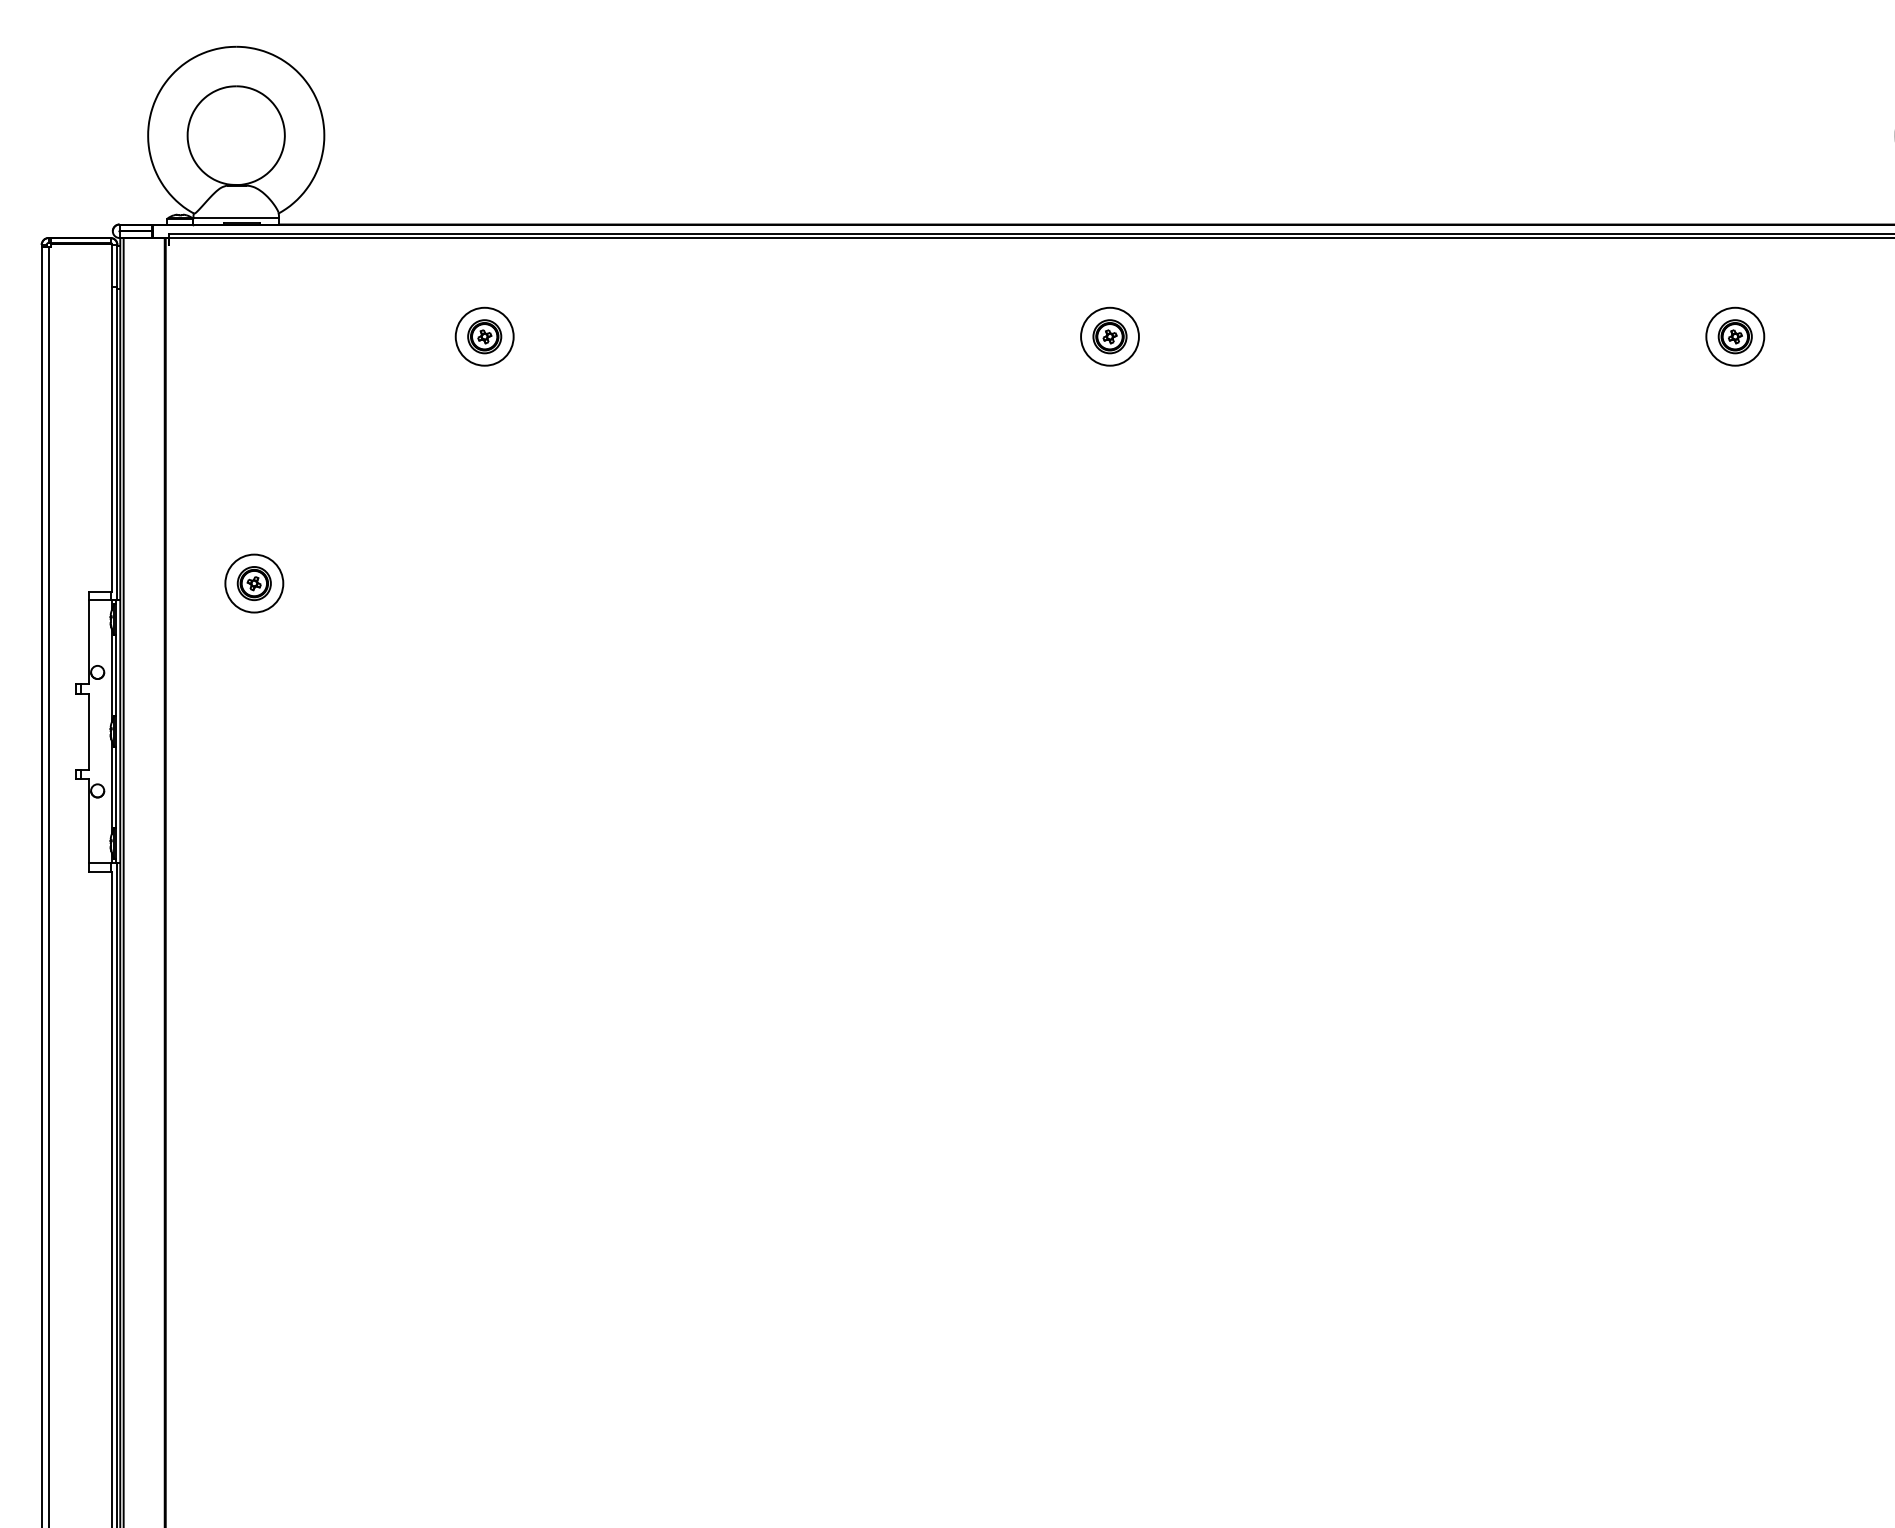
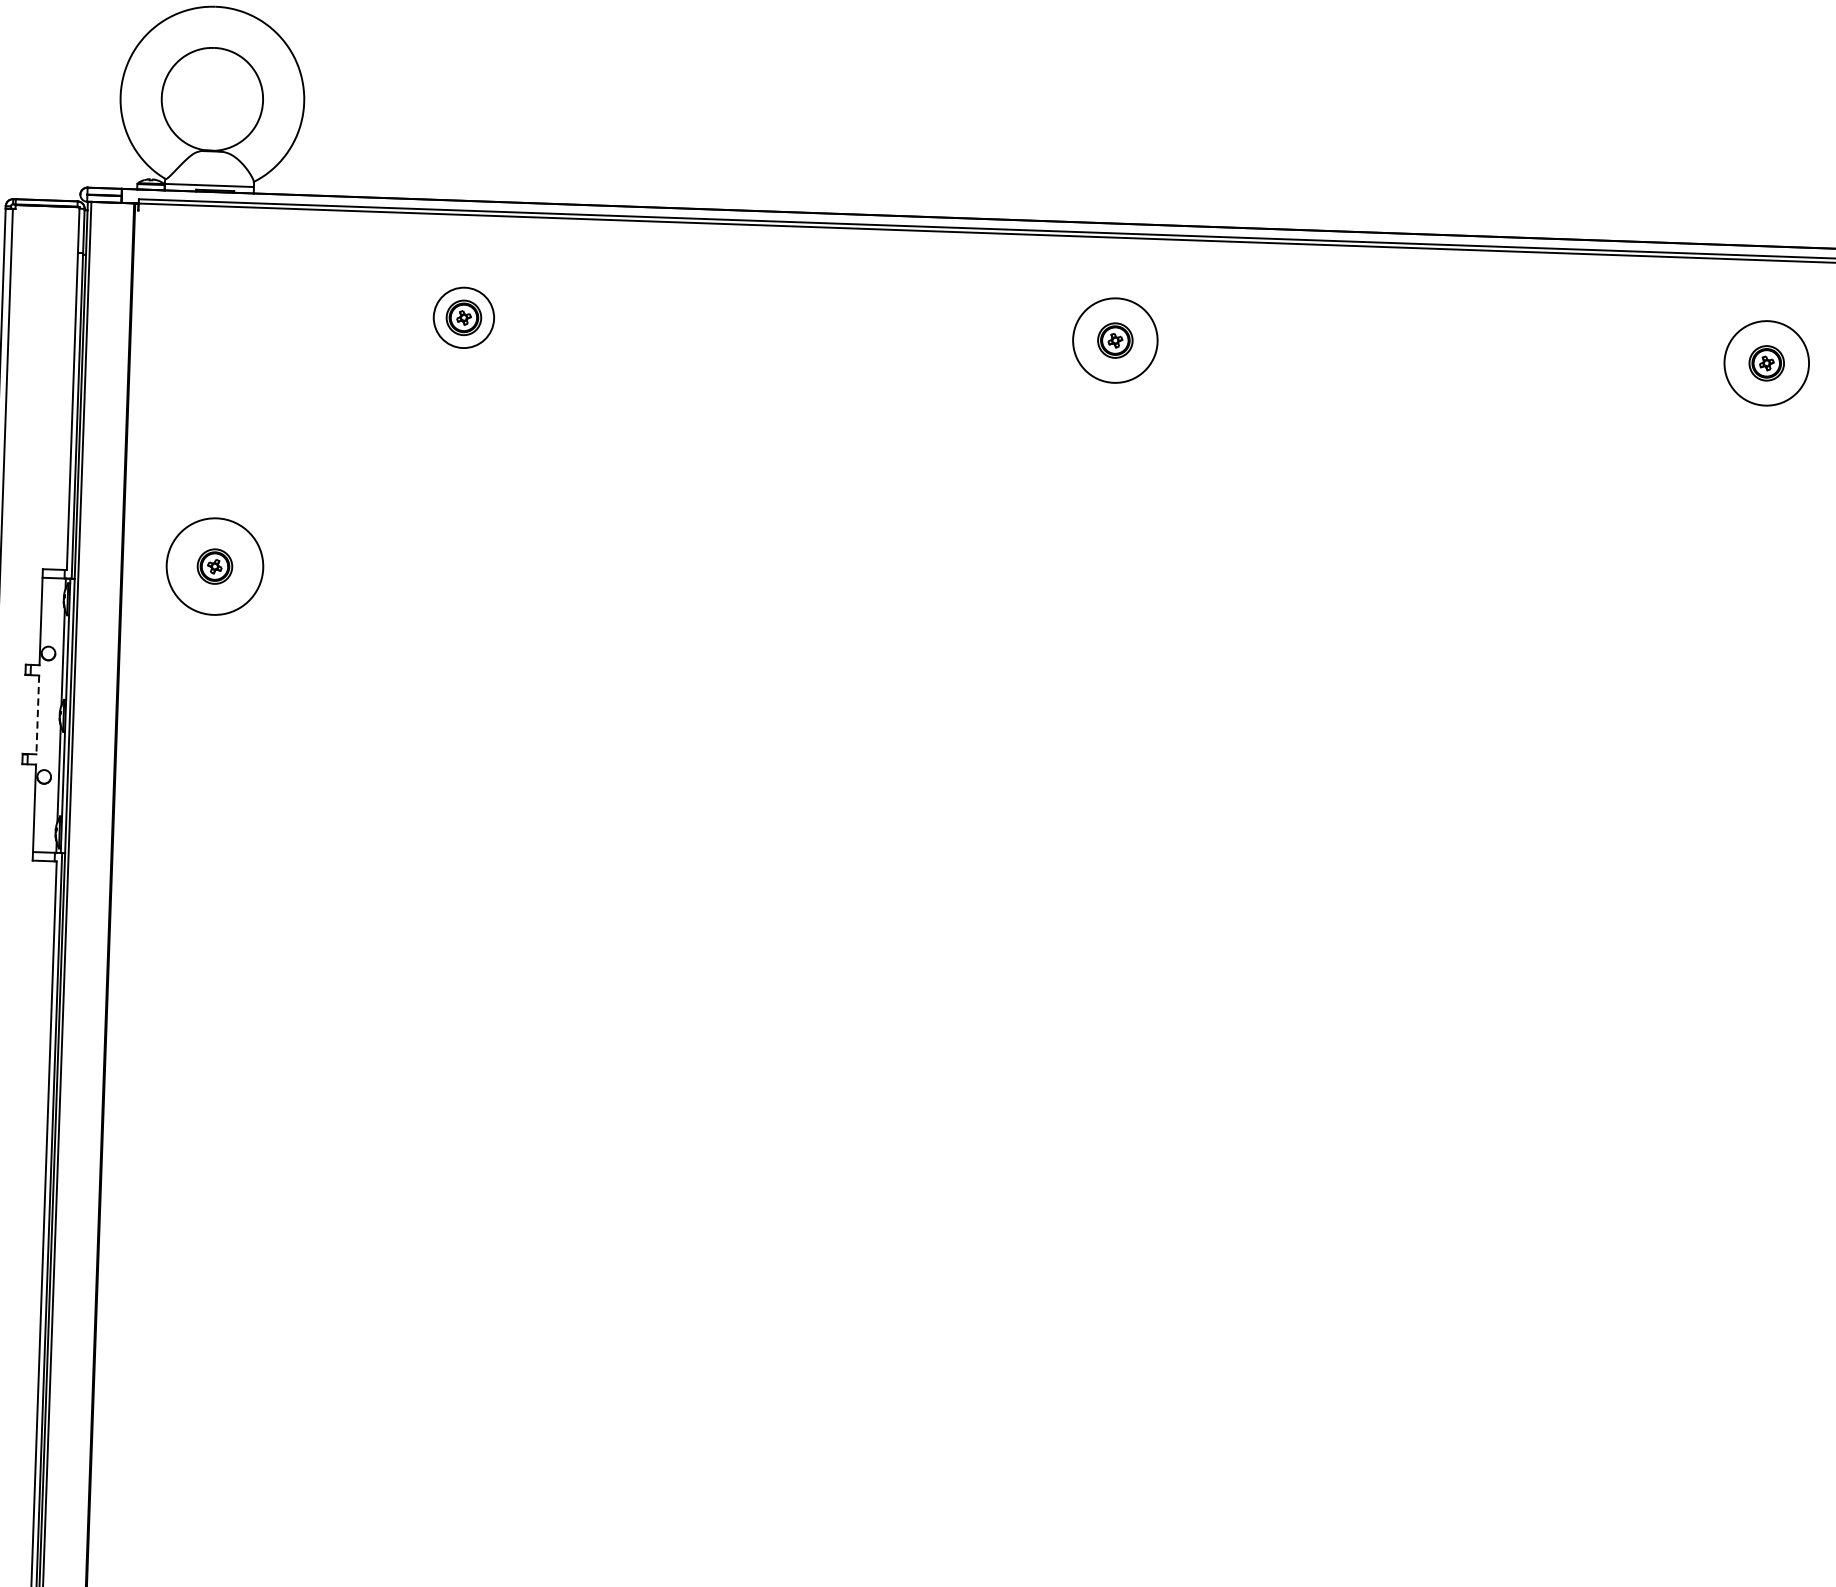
circle: (1109, 336) -> (1114, 340), size x1.4
circle: (1735, 336) -> (1766, 363), size x1.4
circle: (254, 583) -> (215, 566), size x1.6
line: (89, 731) -> (37, 714), solid -> dashed

